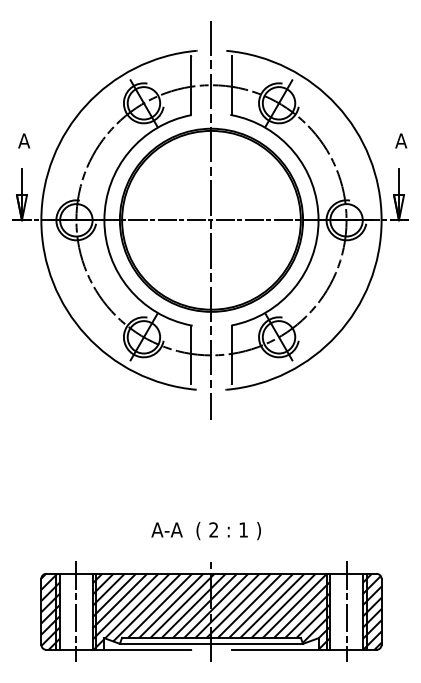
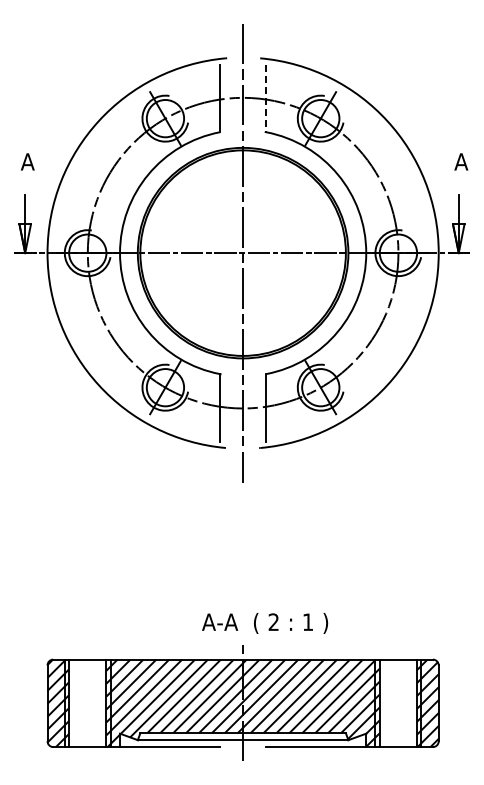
line: (231, 85) -> (266, 98), solid -> dashed
text: (206, 531) -> (265, 623), moved
line: (76, 611) -> (87, 703), removed
line: (346, 611) -> (398, 703), removed

